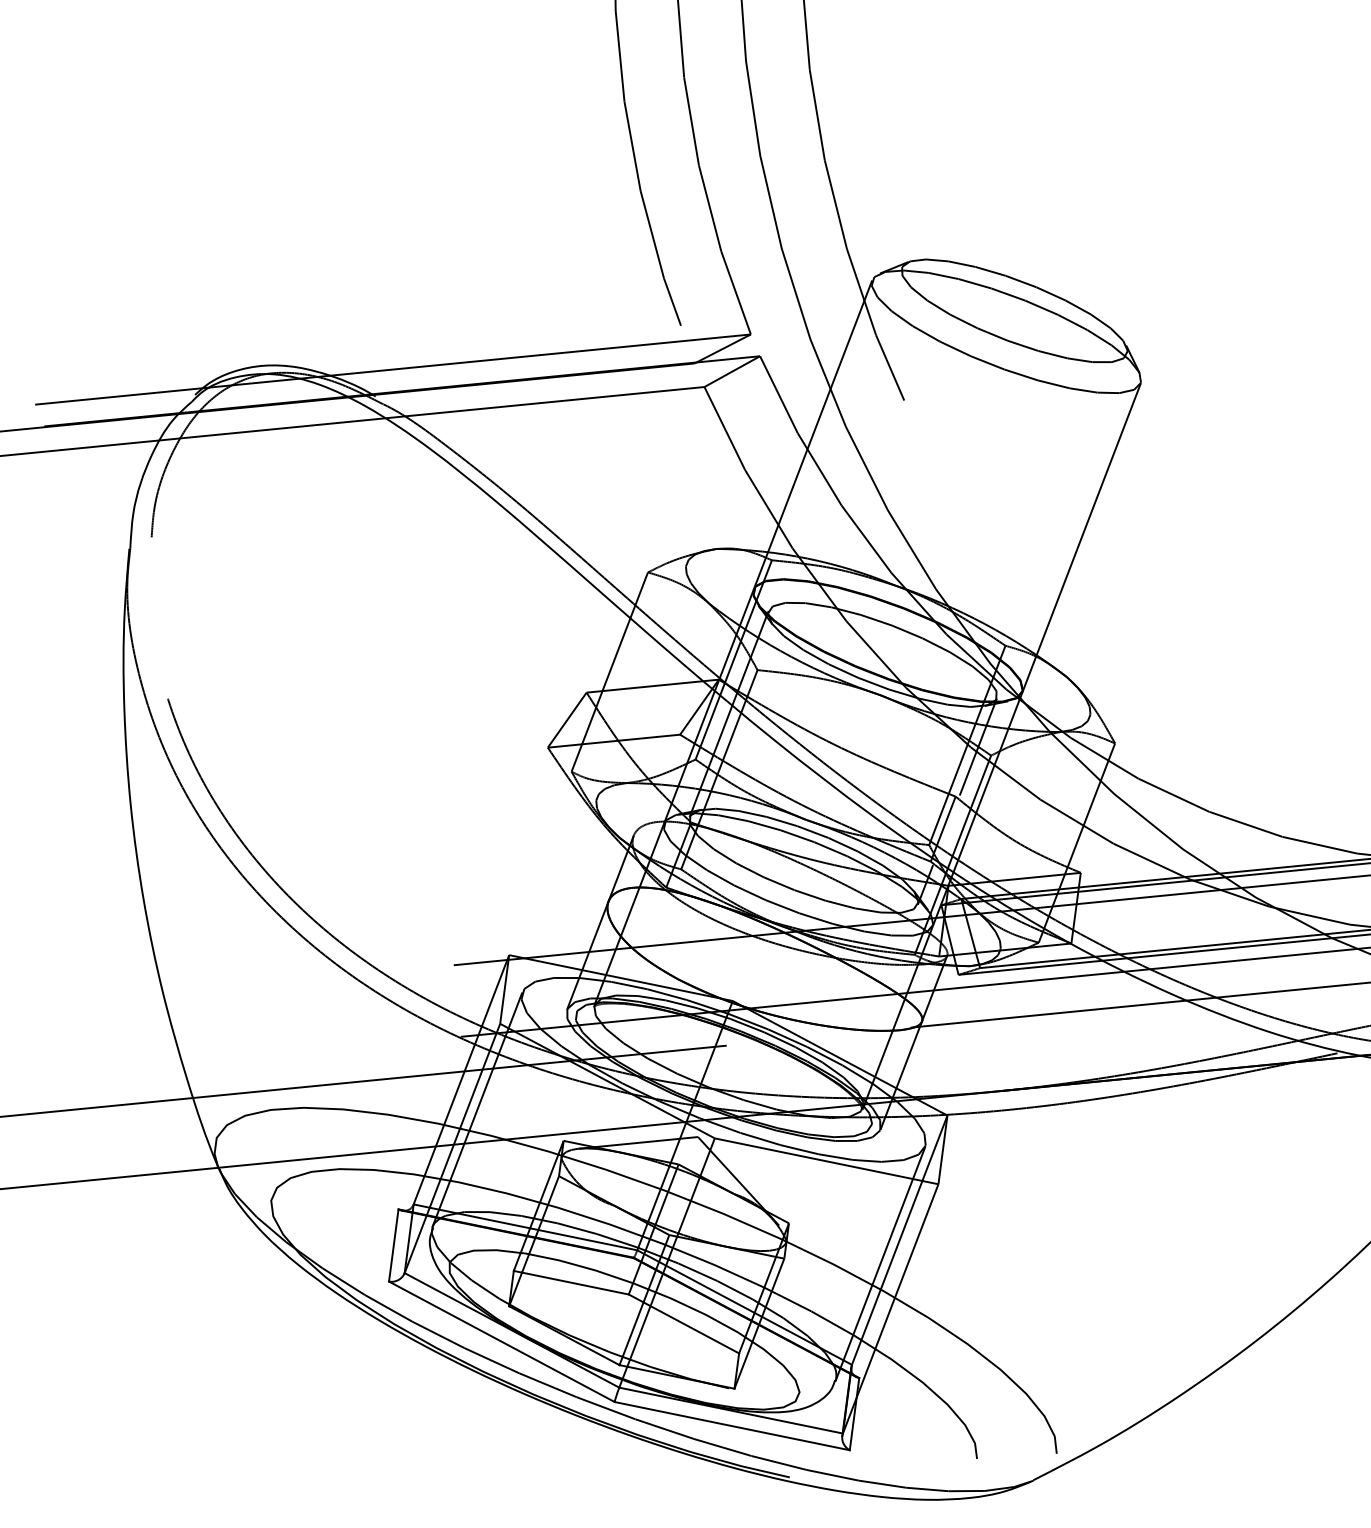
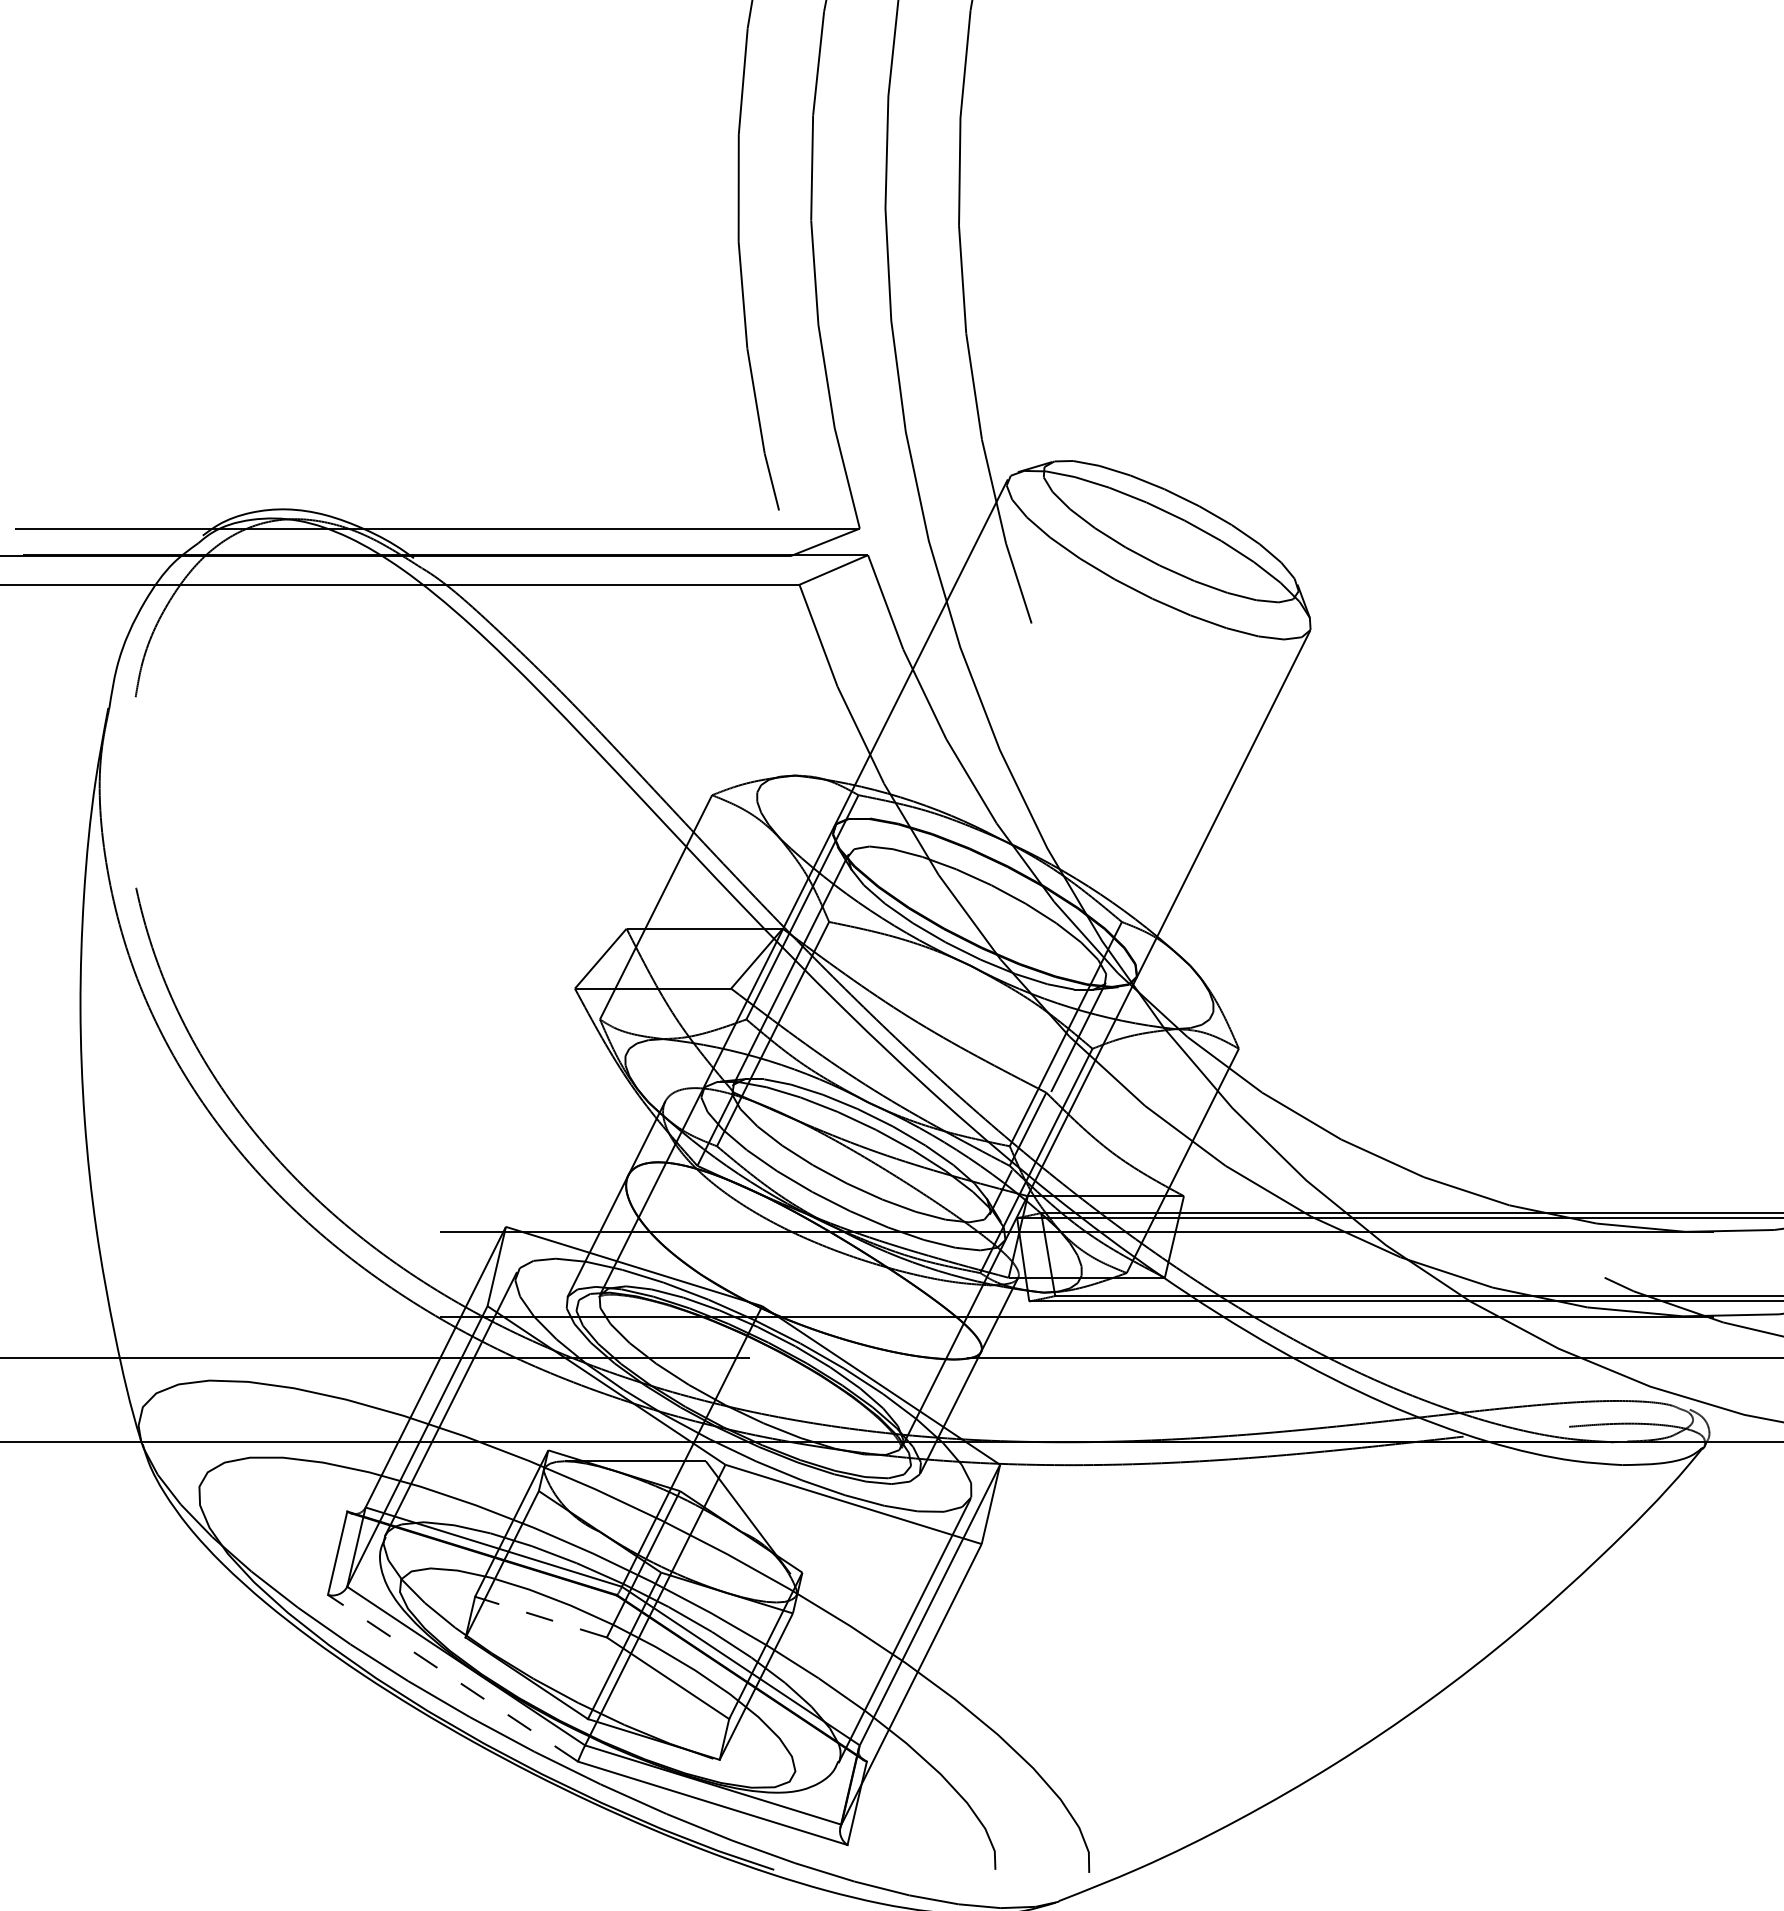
line: (571, 1282) -> (541, 1617), solid -> dashed
line: (501, 1342) -> (452, 1678), solid -> dashed

